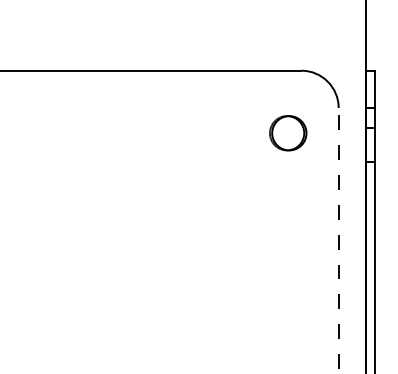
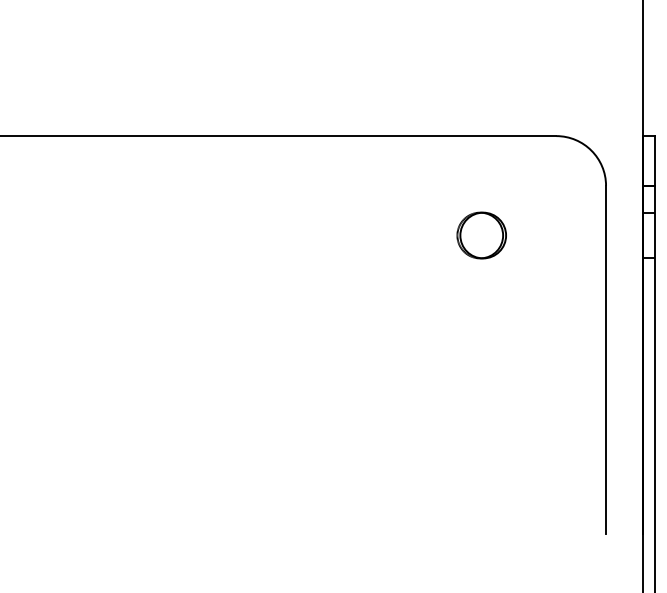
part: (288, 133) -> (481, 235), moved
line: (339, 238) -> (606, 359), dashed -> solid

